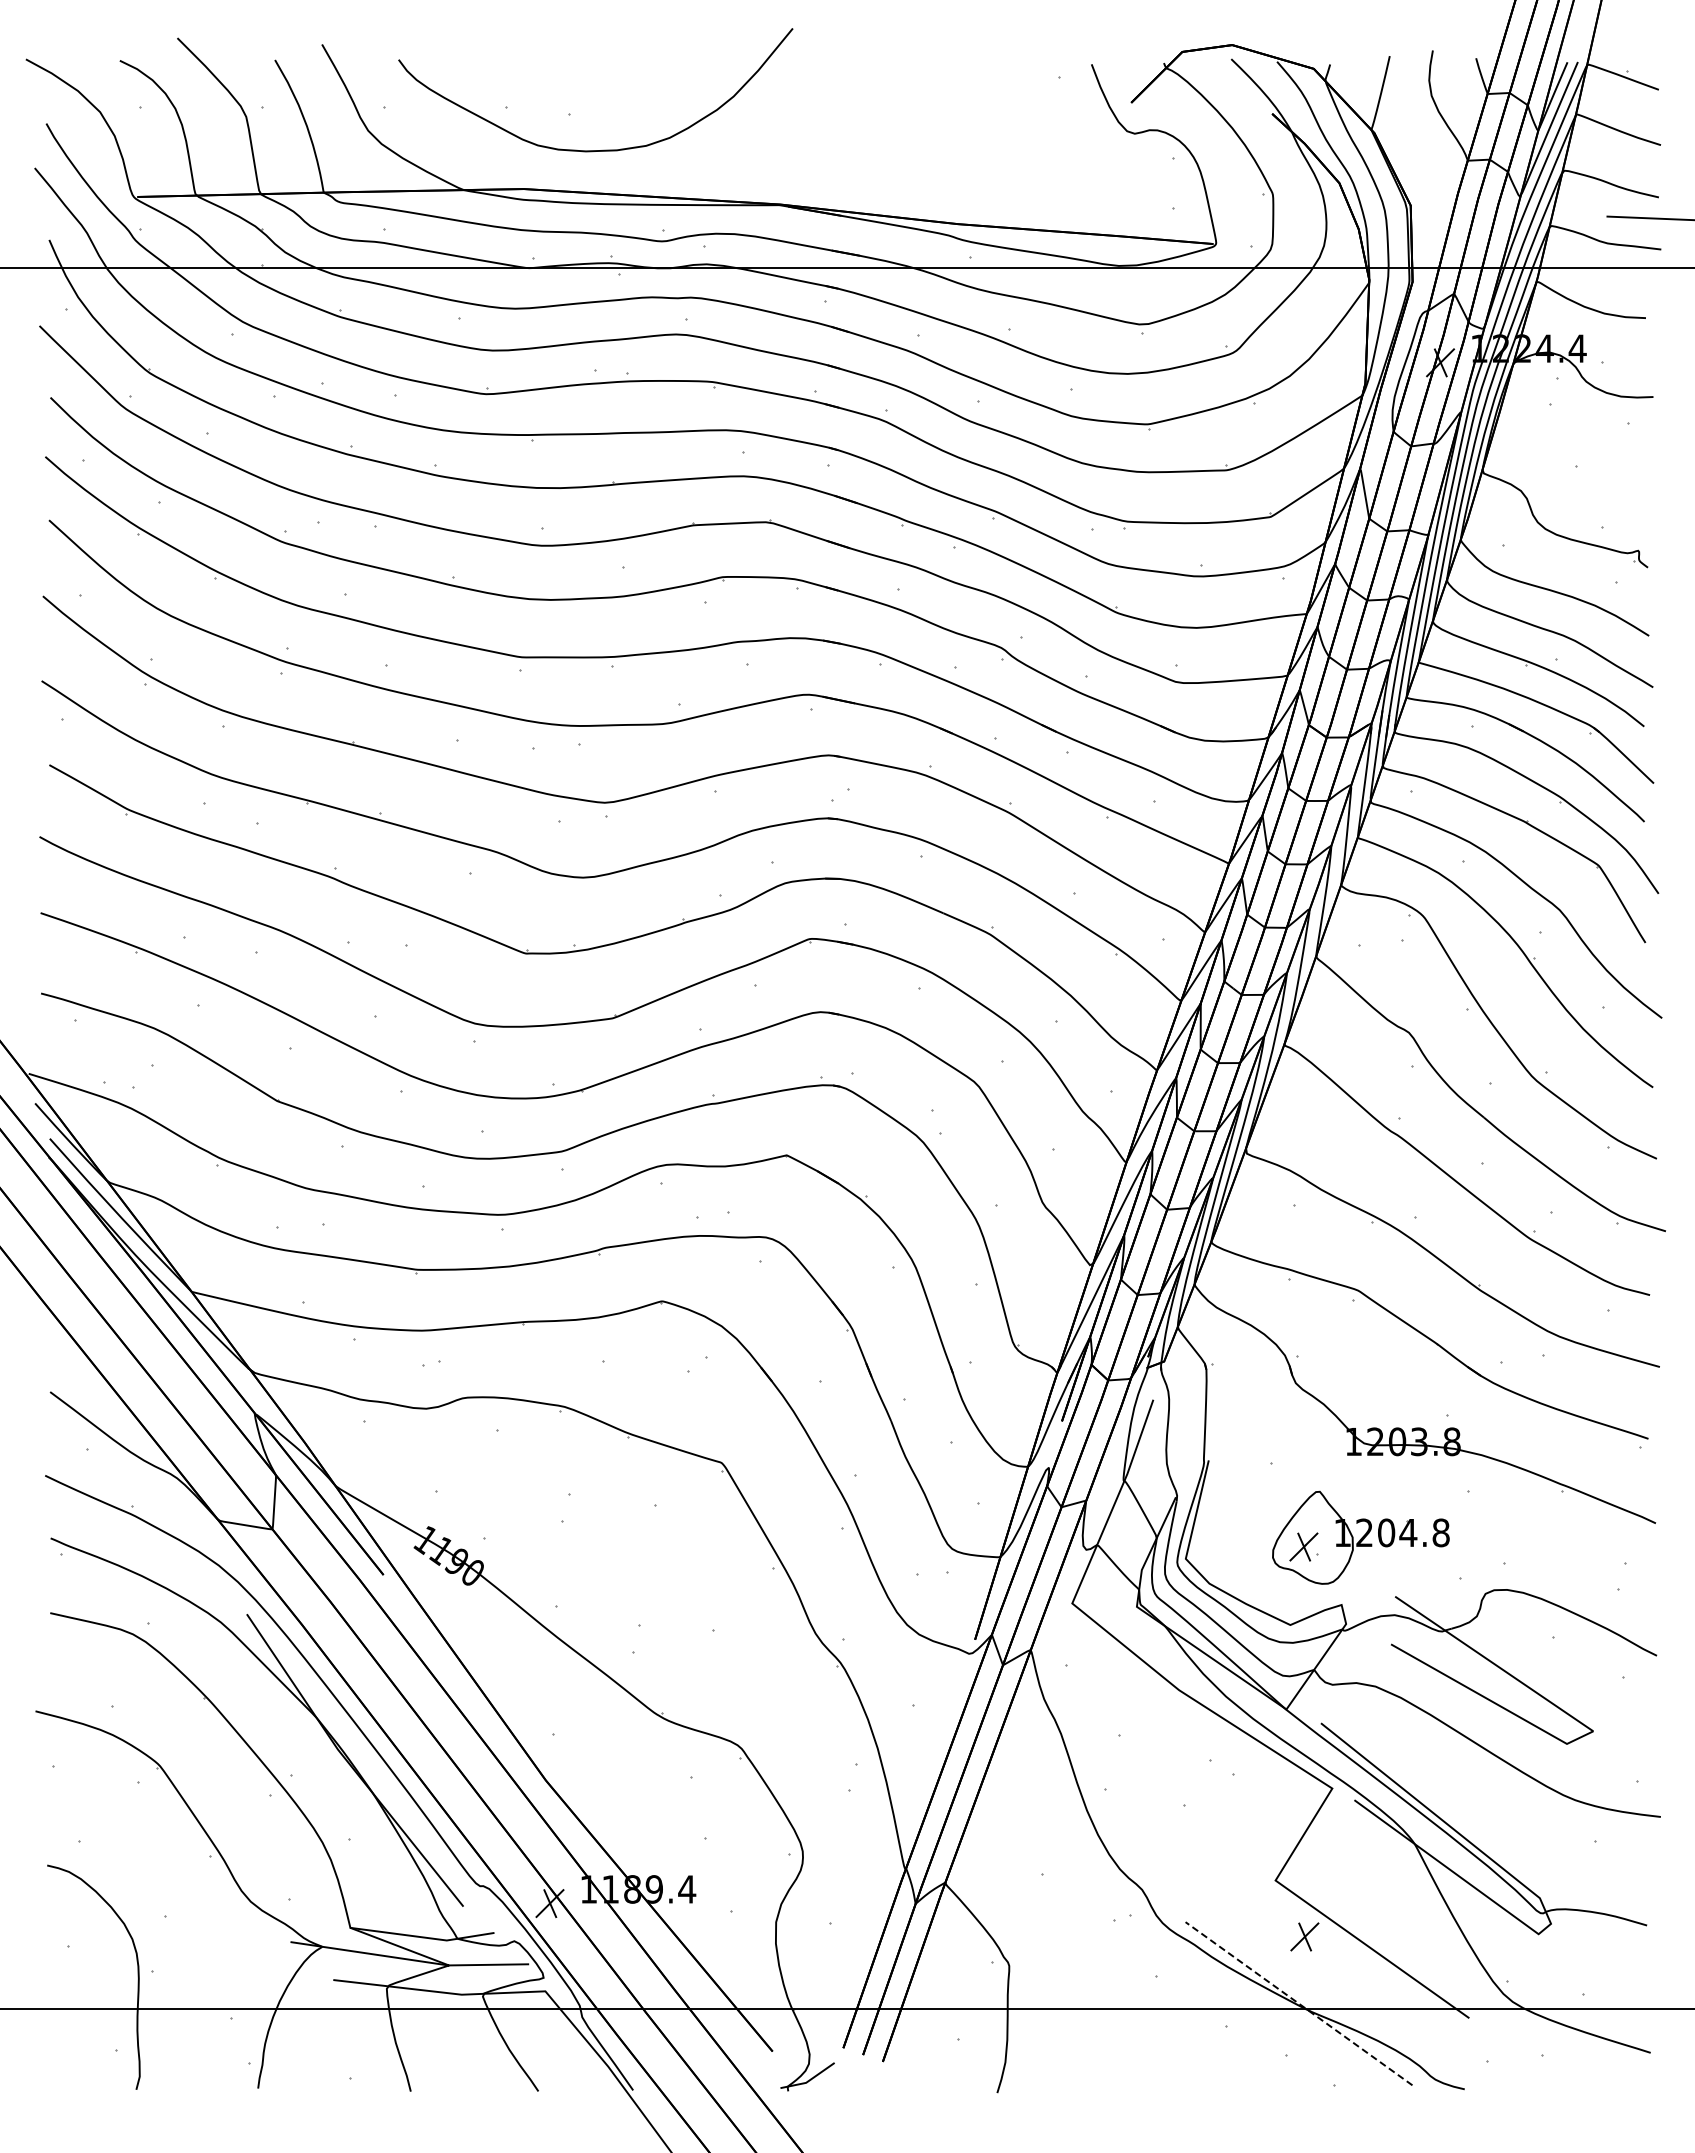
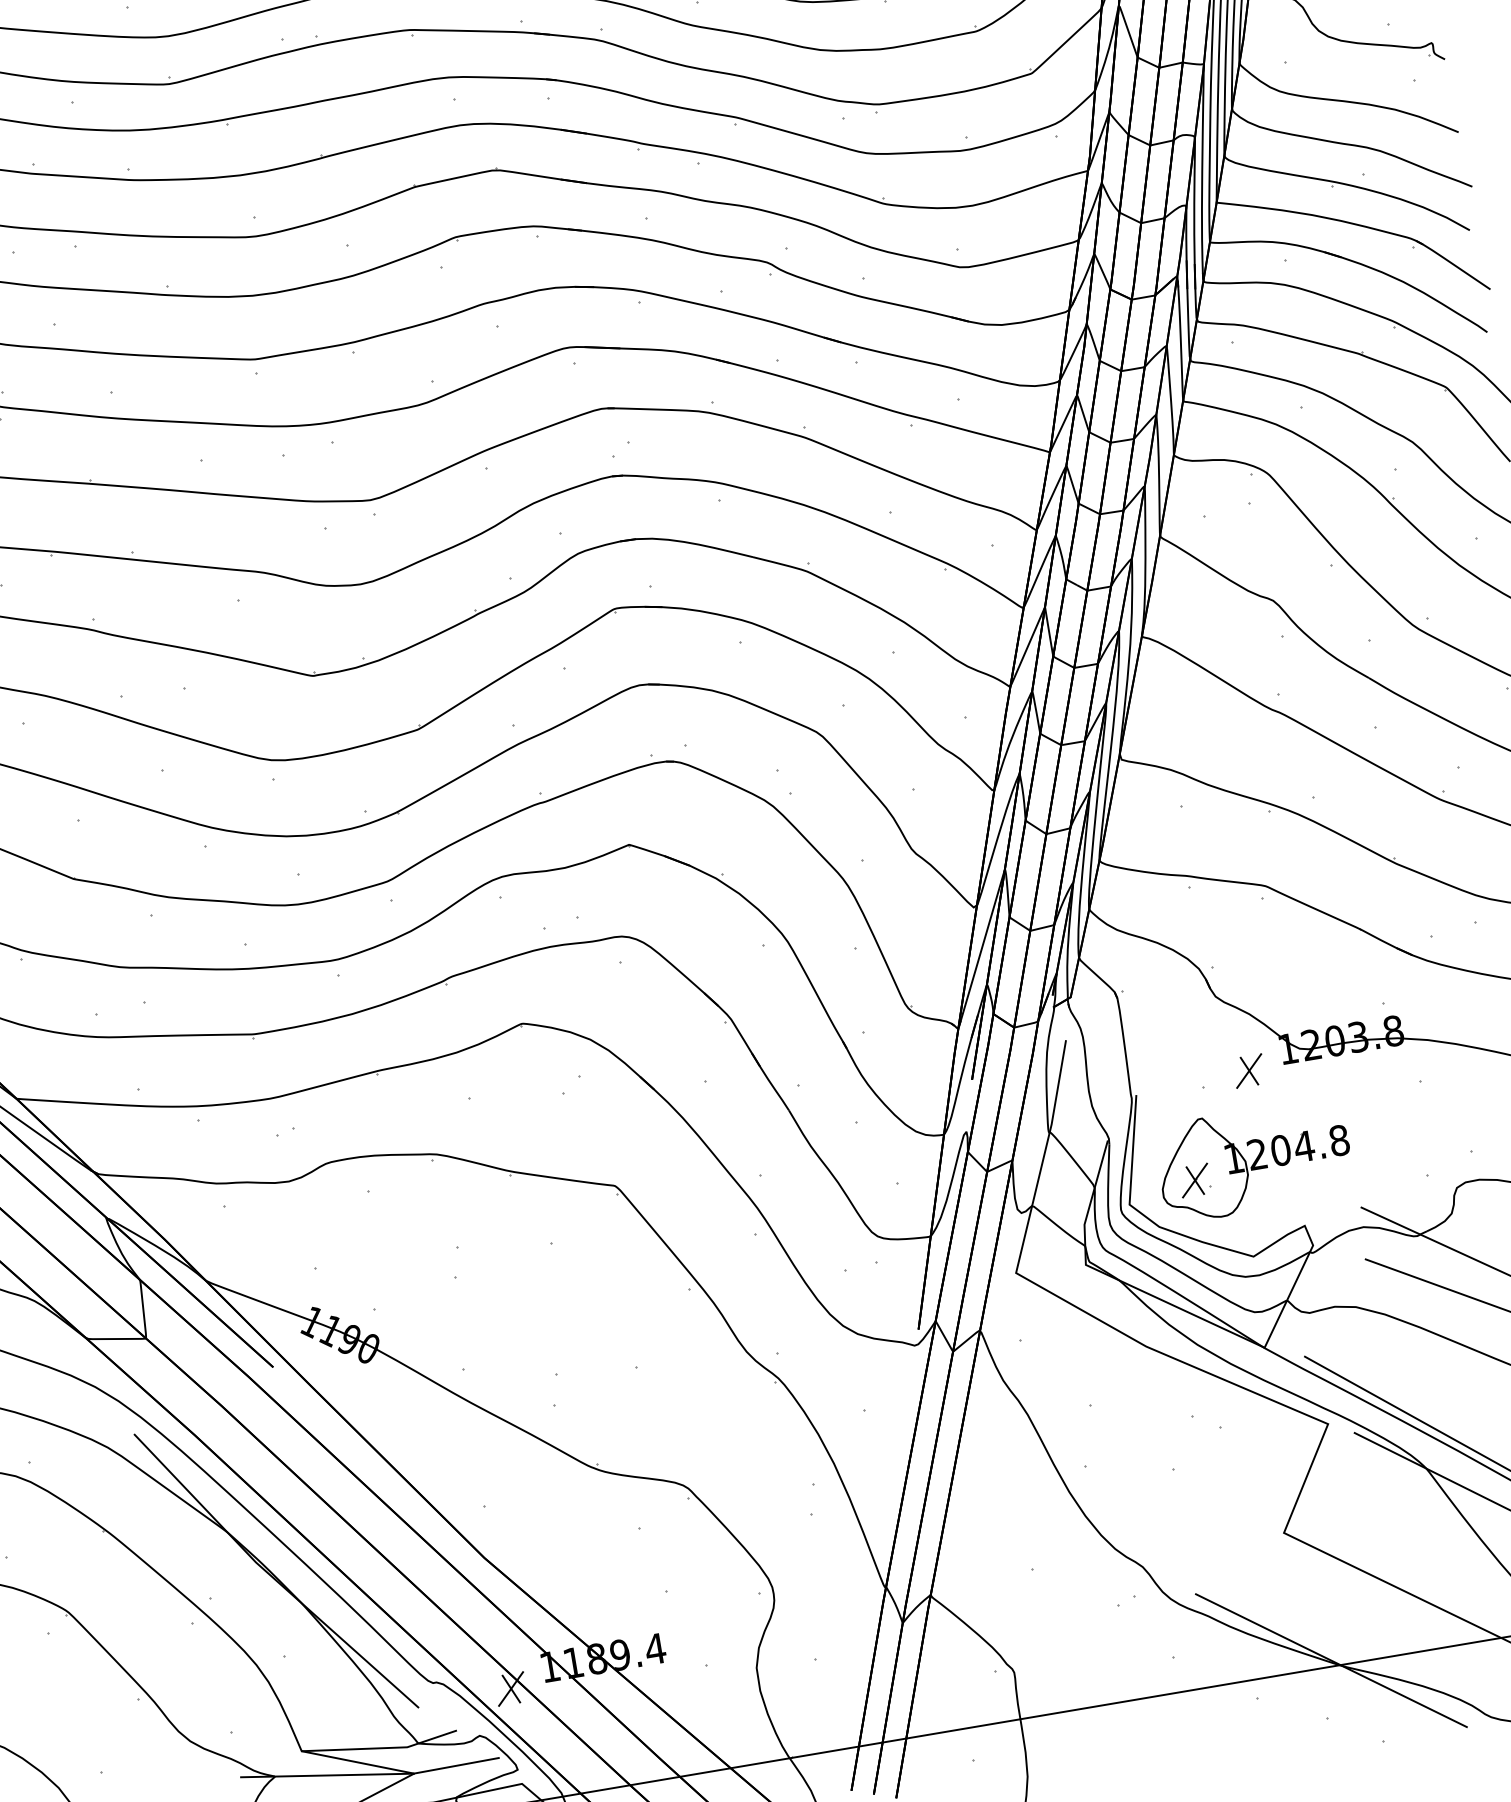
part: (1360, 1537) -> (1253, 1160), moved
part: (1304, 1936) -> (1248, 1070), moved
line: (1299, 2003) -> (1331, 1660), dashed -> solid

